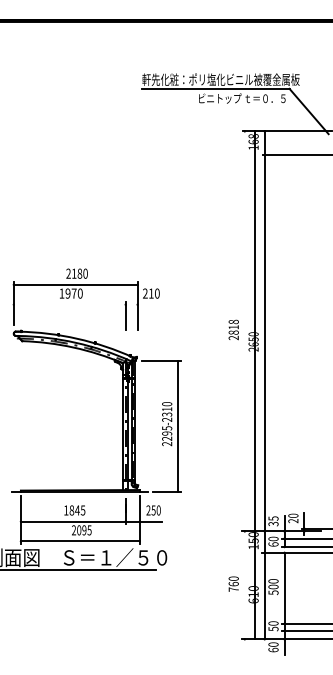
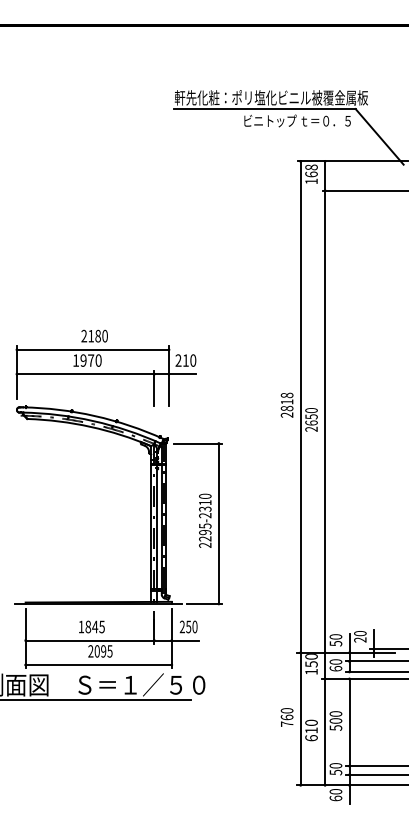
line: (86, 304) -> (106, 374), added
line: (255, 385) -> (300, 473), moved
text: (273, 521) -> (335, 640), 35 -> 50

